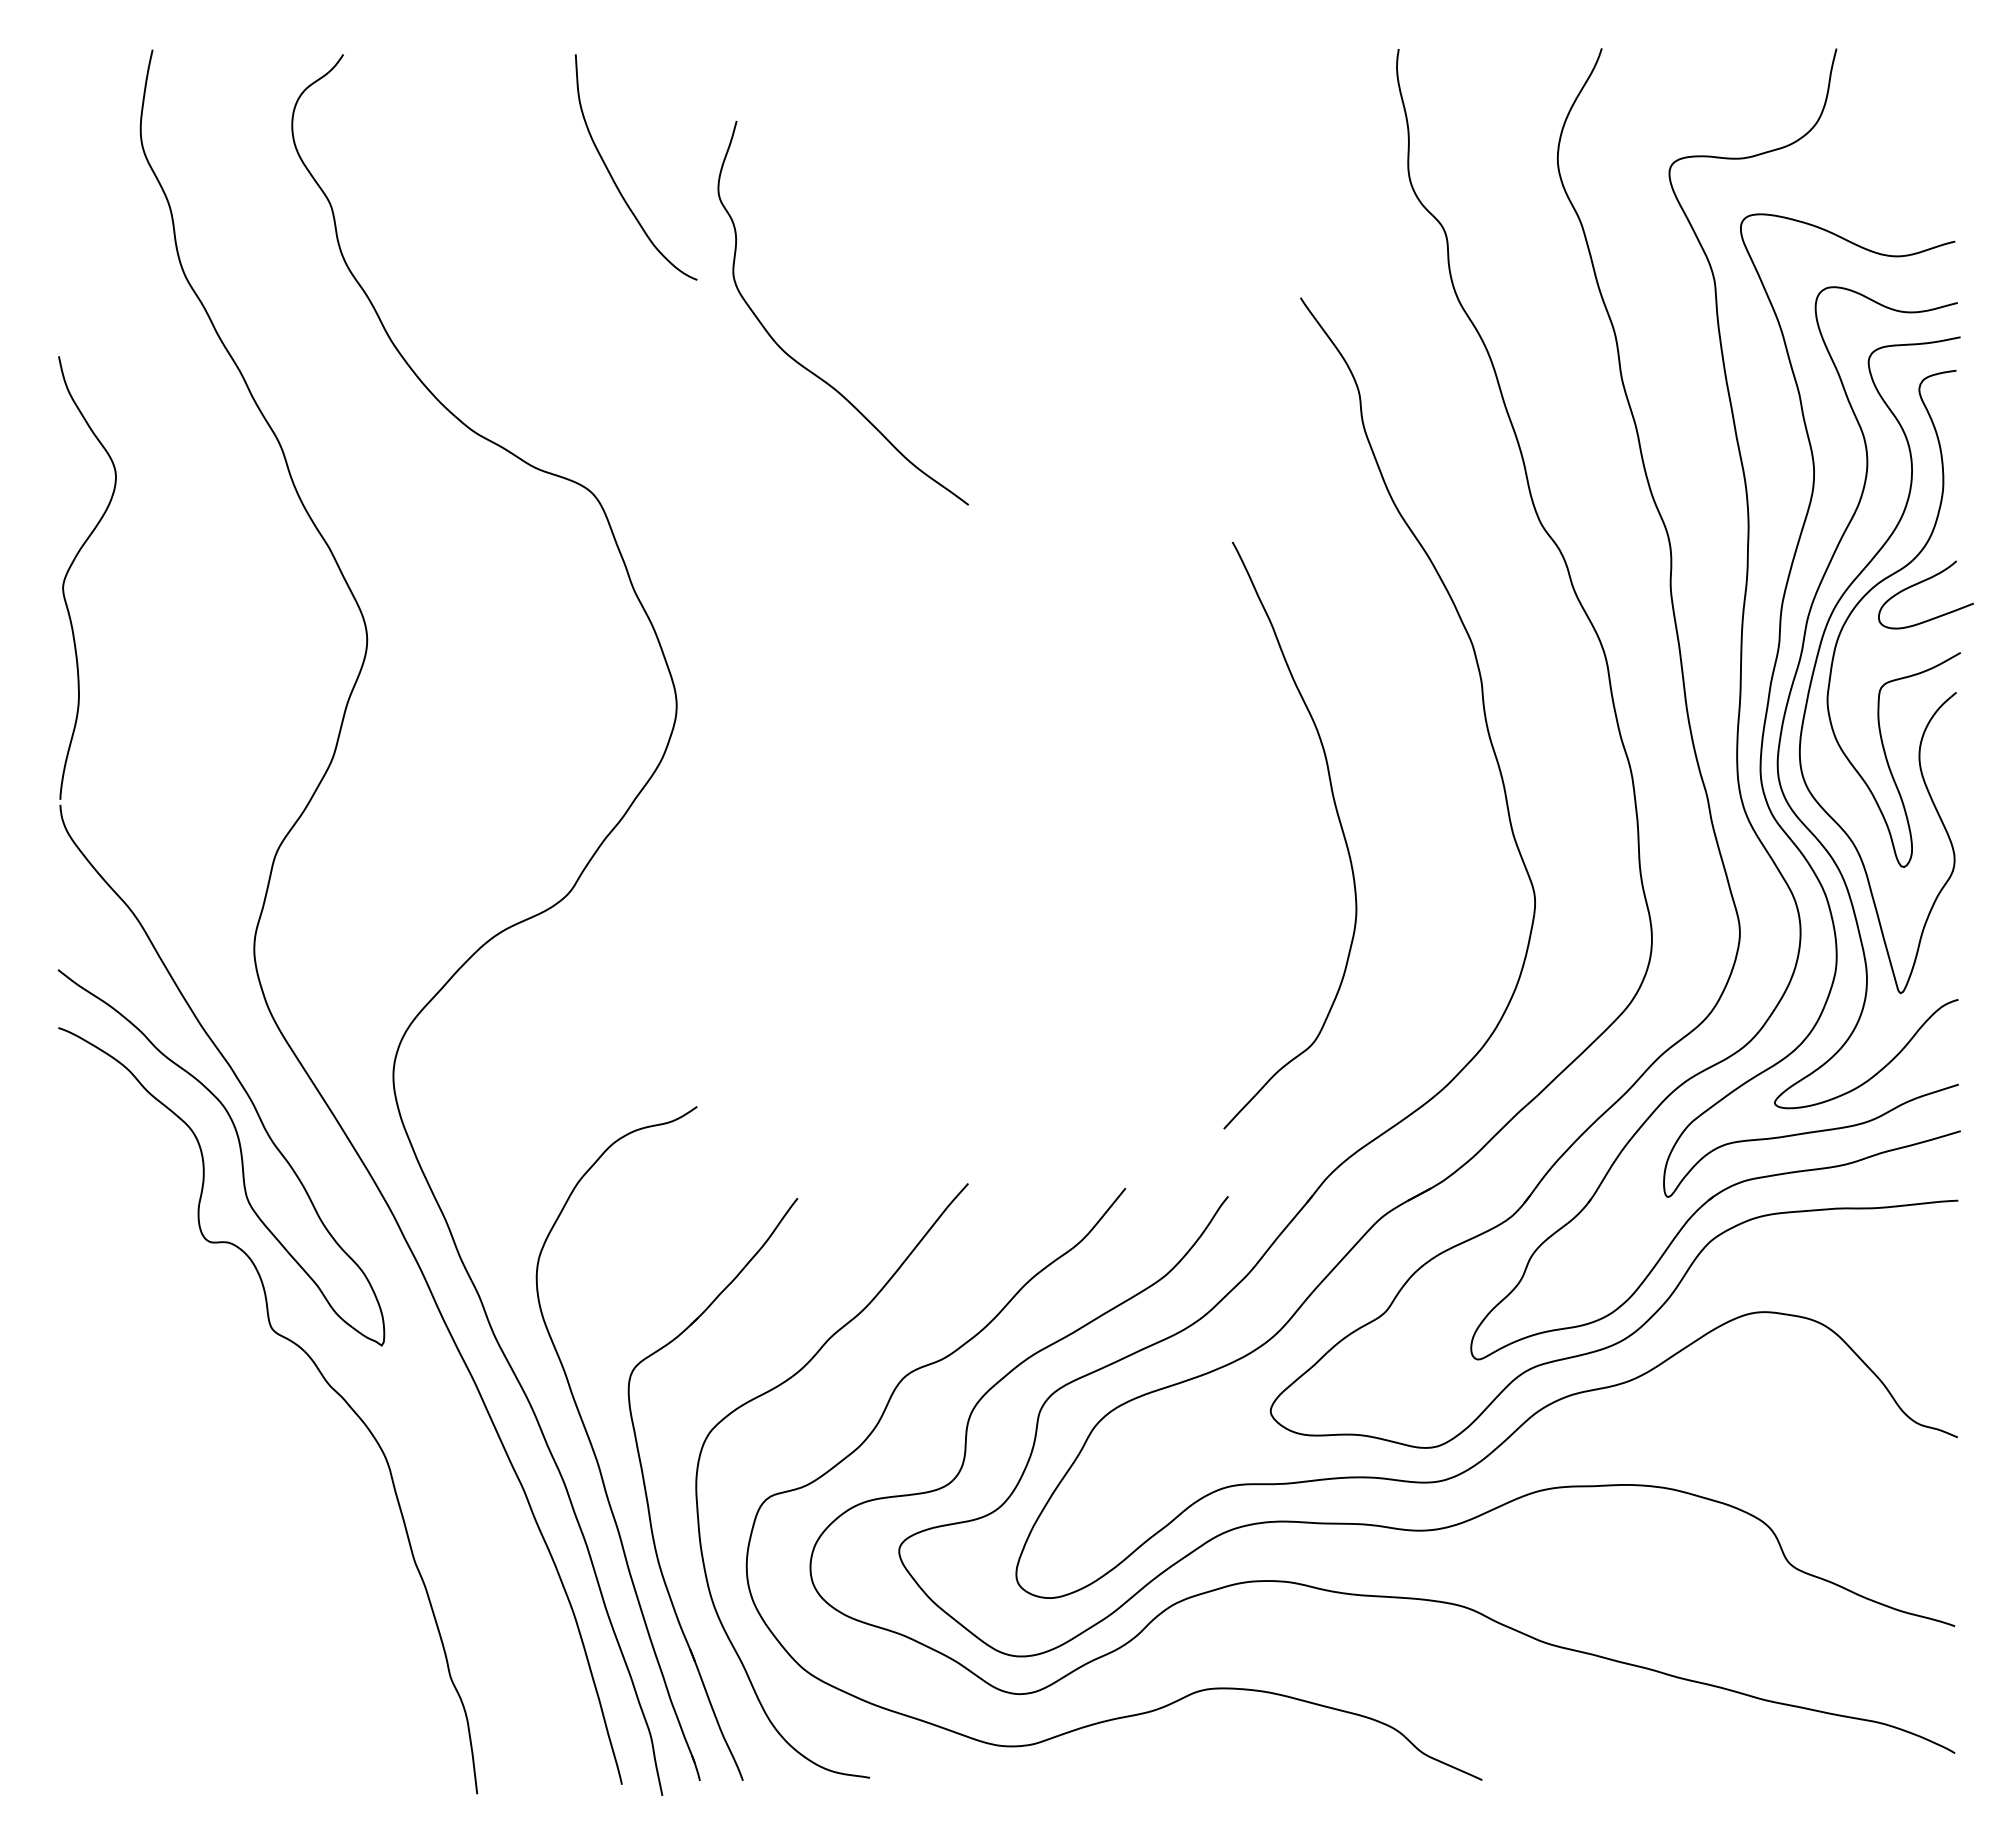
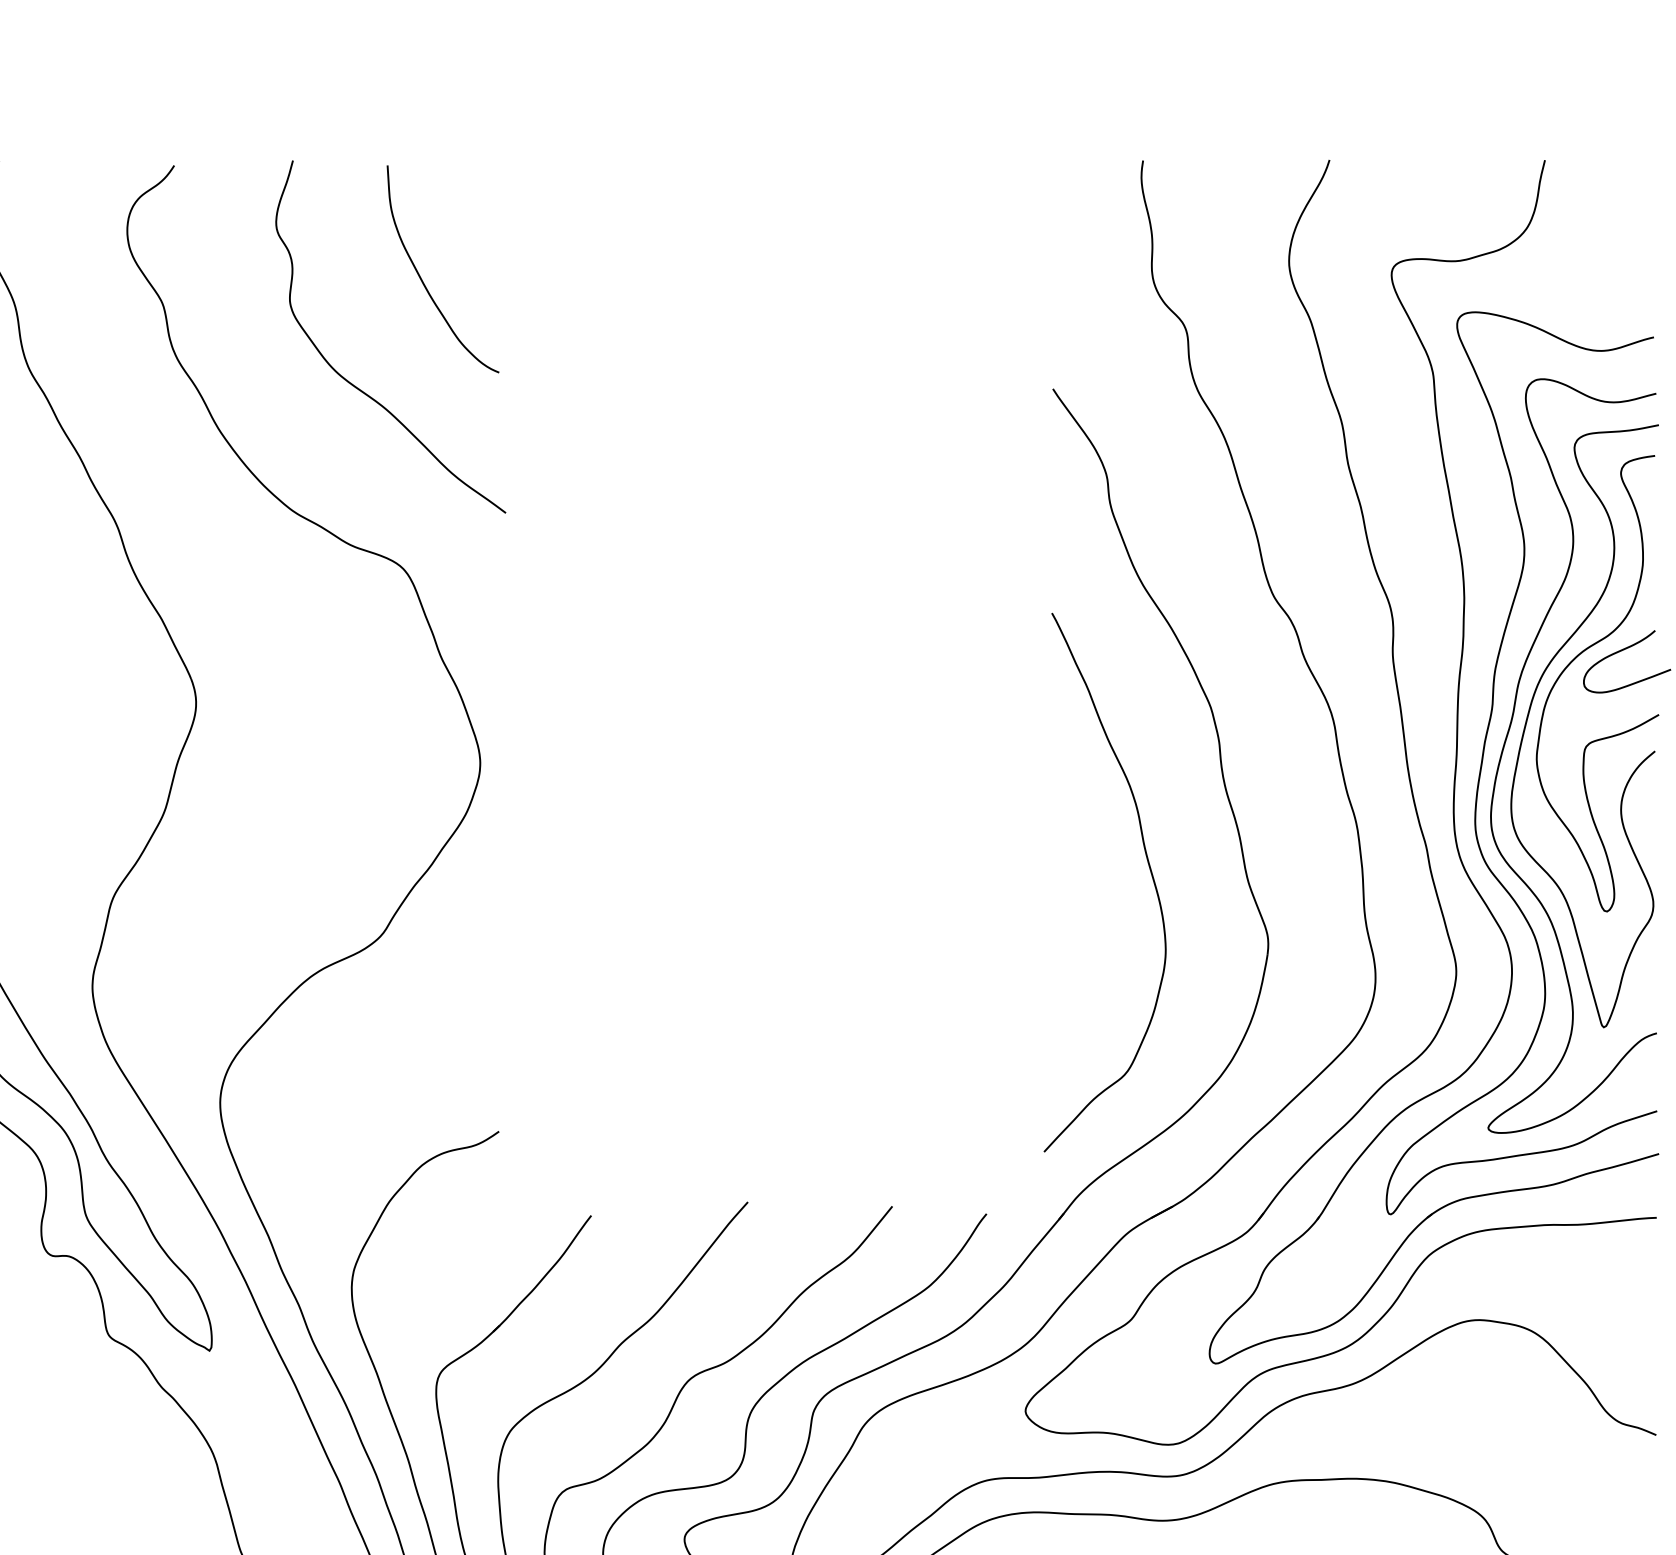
curve: (802, 364) -> (353, 384), moved
curve: (1339, 824) -> (1150, 872), moved

